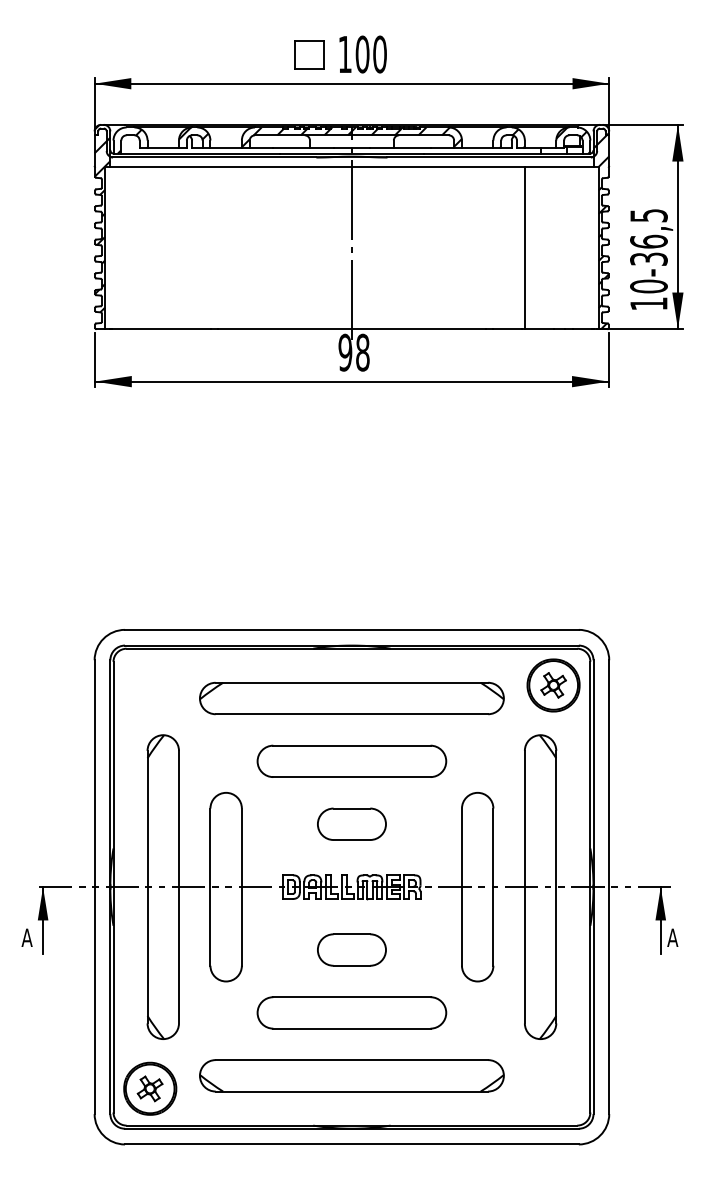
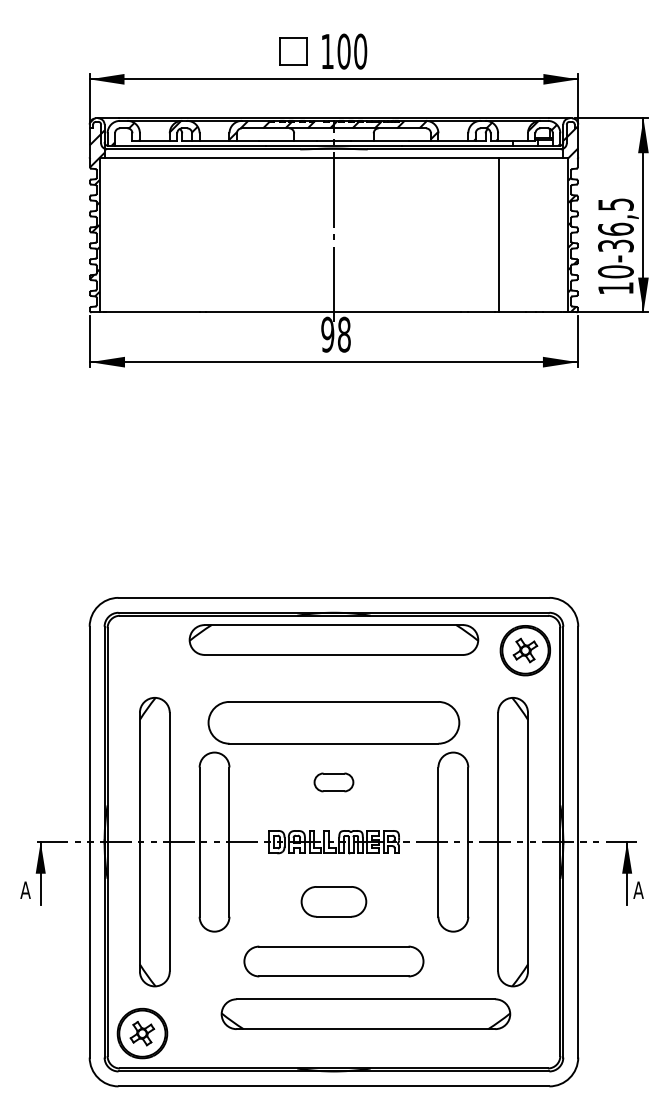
part: (351, 697) -> (333, 639), moved
part: (351, 761) -> (333, 722), size x1.4
part: (351, 824) -> (333, 782), size x0.6
part: (351, 1075) -> (365, 1013), moved

